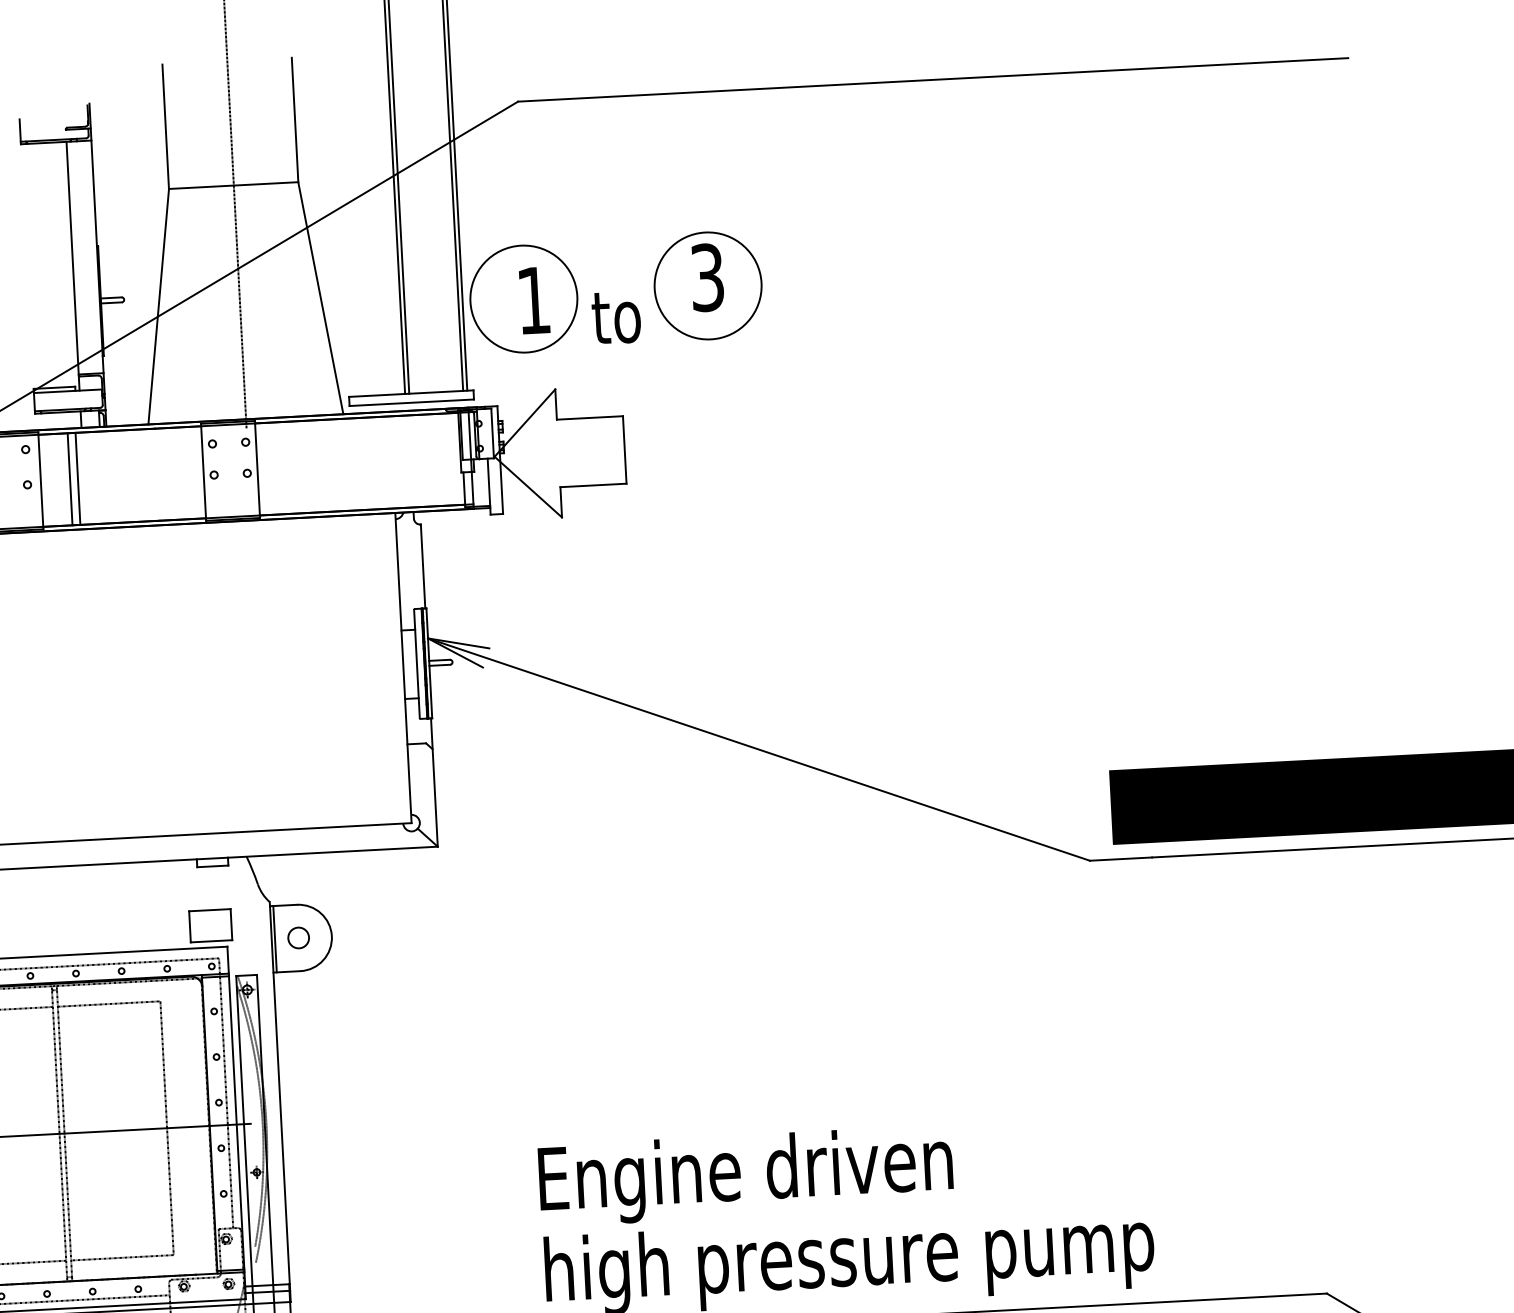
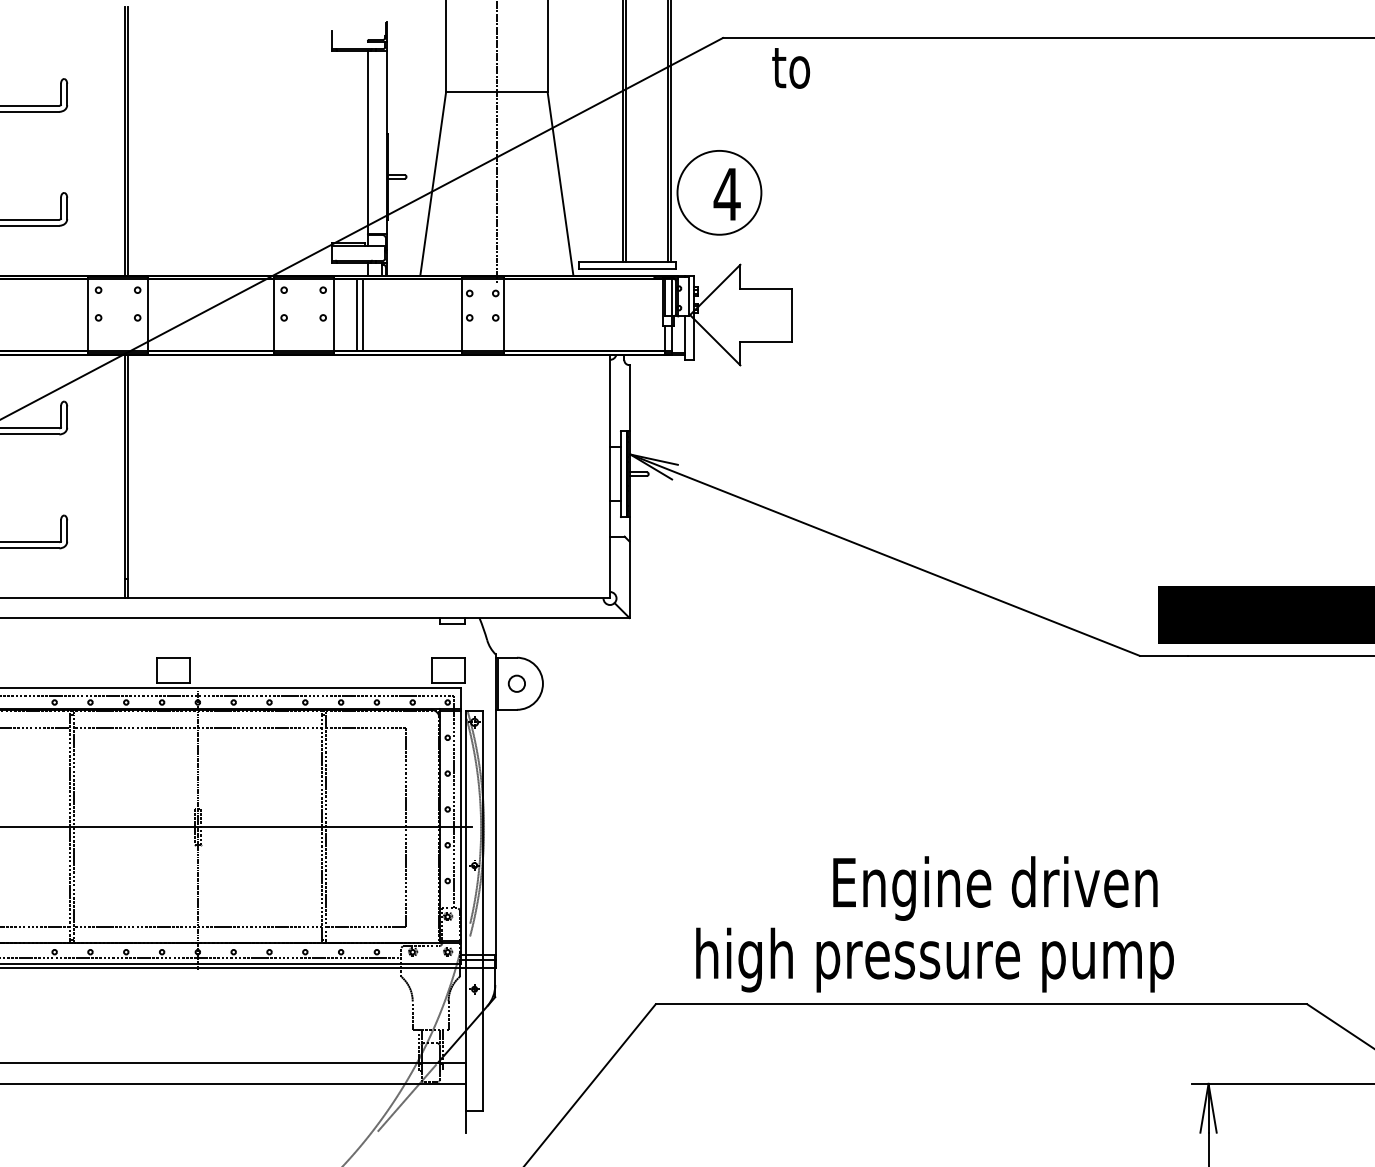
part: (708, 285) -> (864, 189), removed
text: (532, 300) -> (726, 194), 1 -> 4
text: (616, 318) -> (791, 68), moved
text: (746, 1176) -> (995, 888), moved

